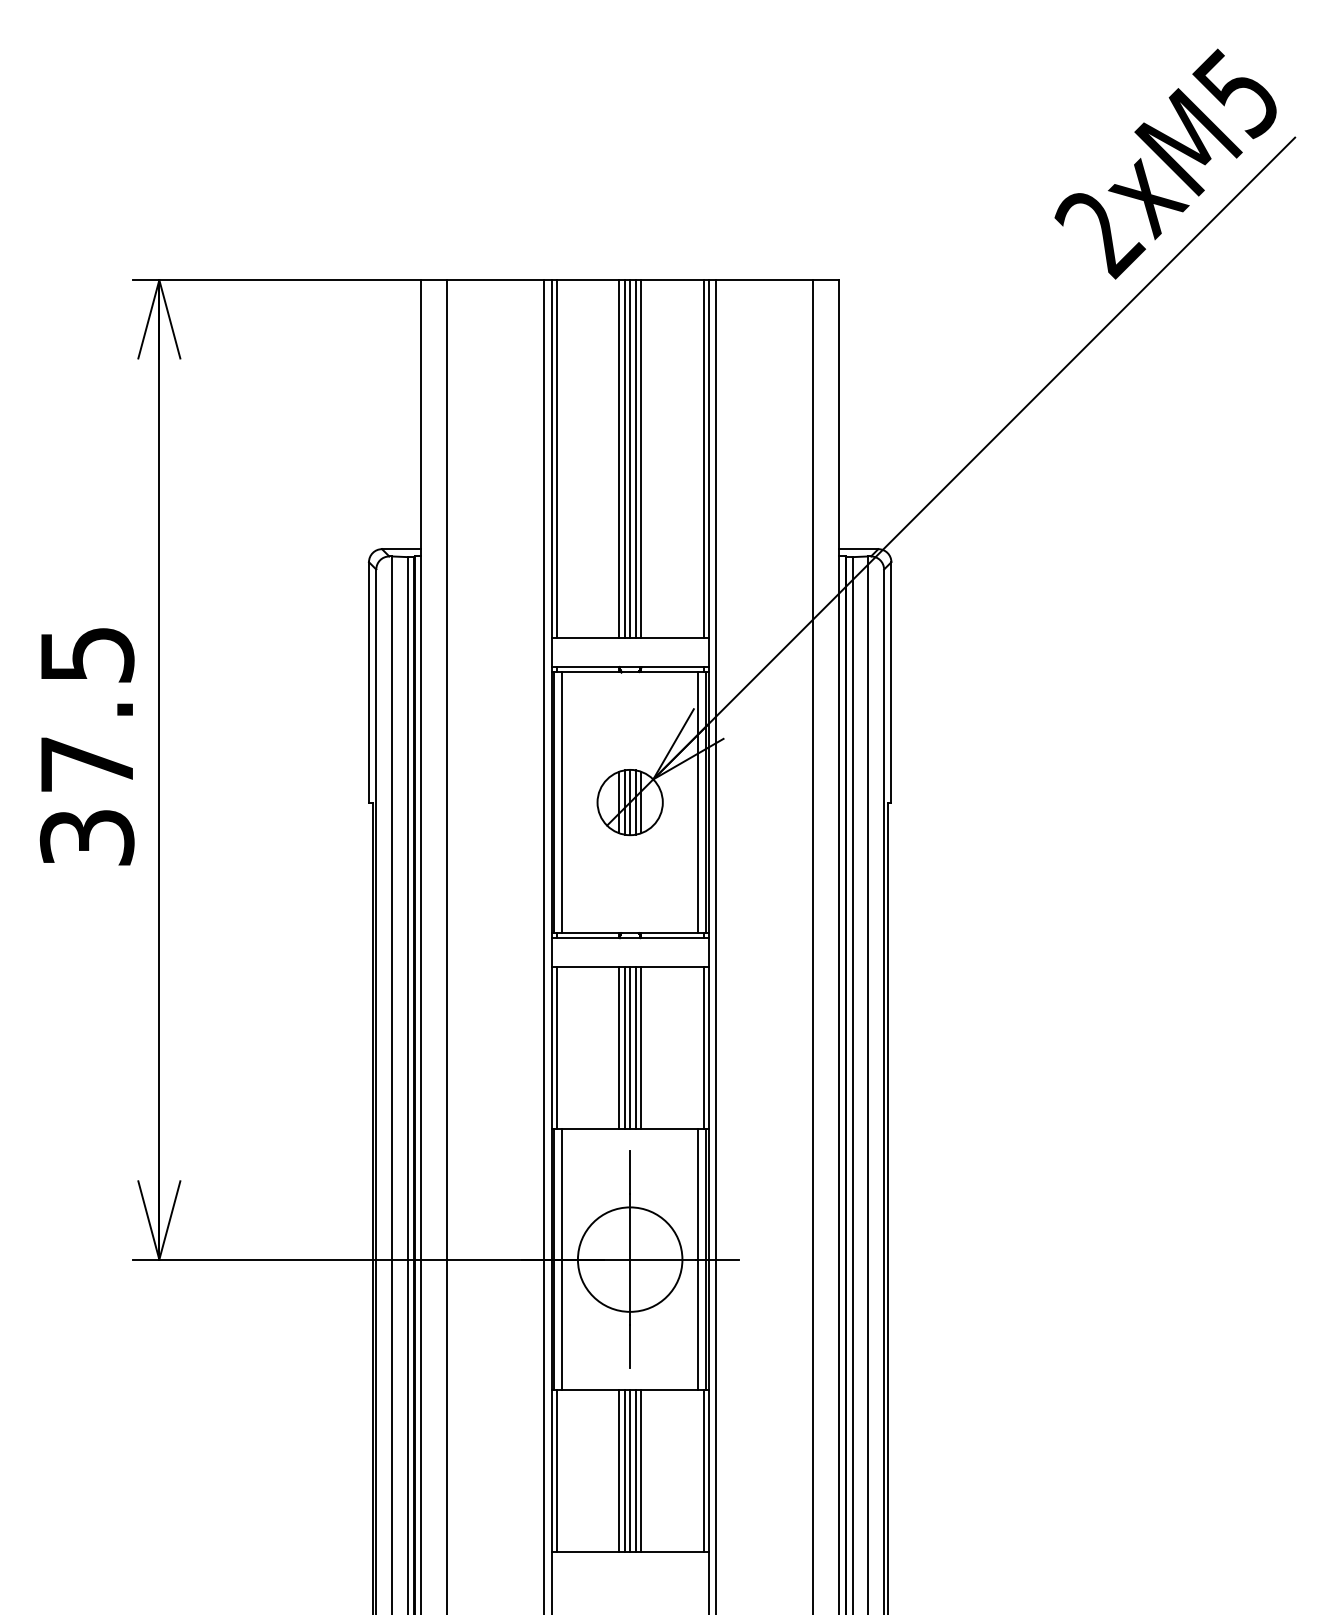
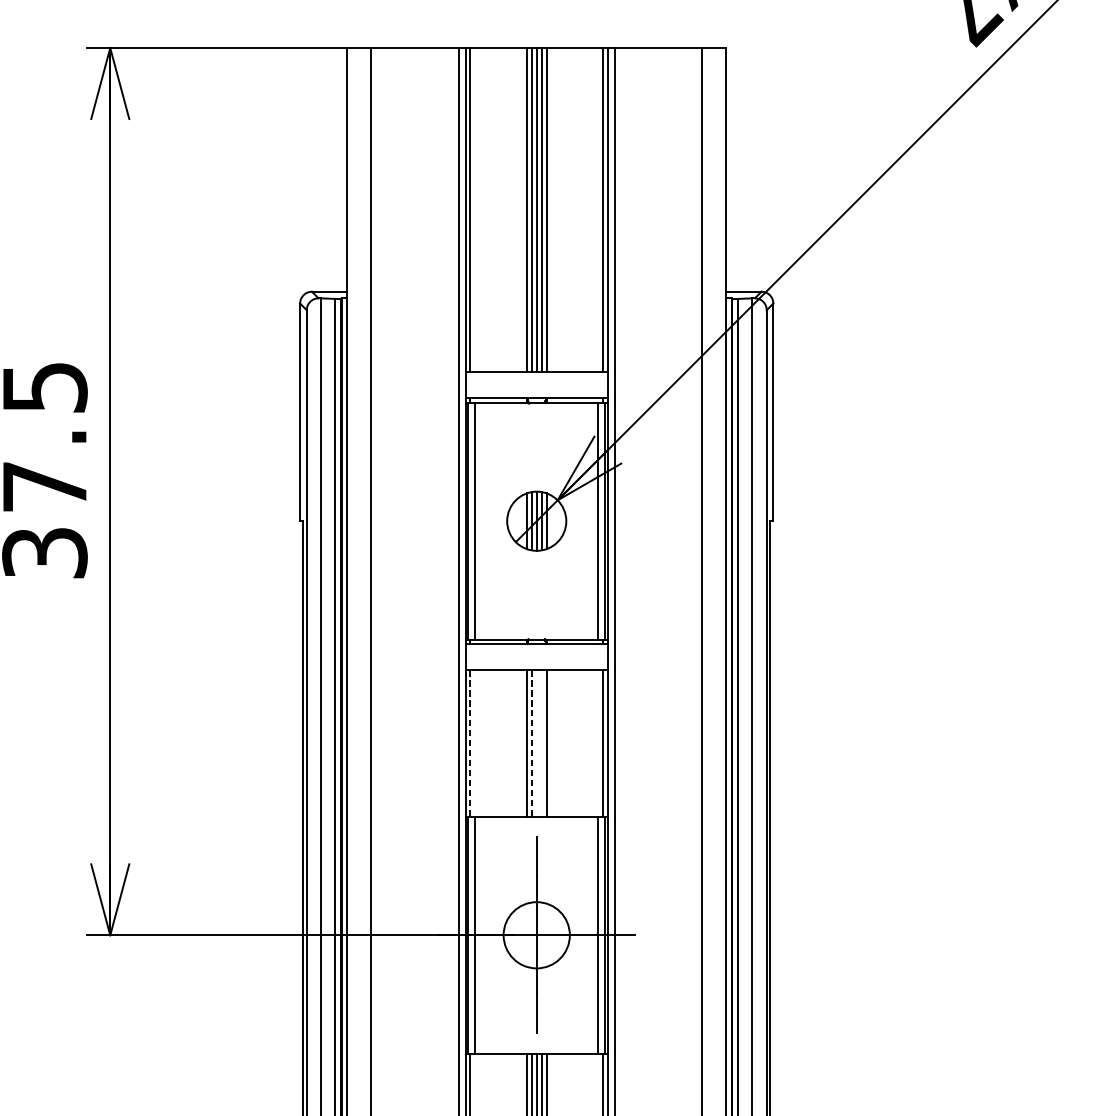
line: (556, 1048) -> (469, 744), solid -> dashed
line: (624, 1048) -> (531, 744), solid -> dashed
line: (630, 1048) -> (537, 744), removed
line: (635, 1048) -> (541, 744), removed
circle: (629, 1259) -> (536, 935), size x0.7

